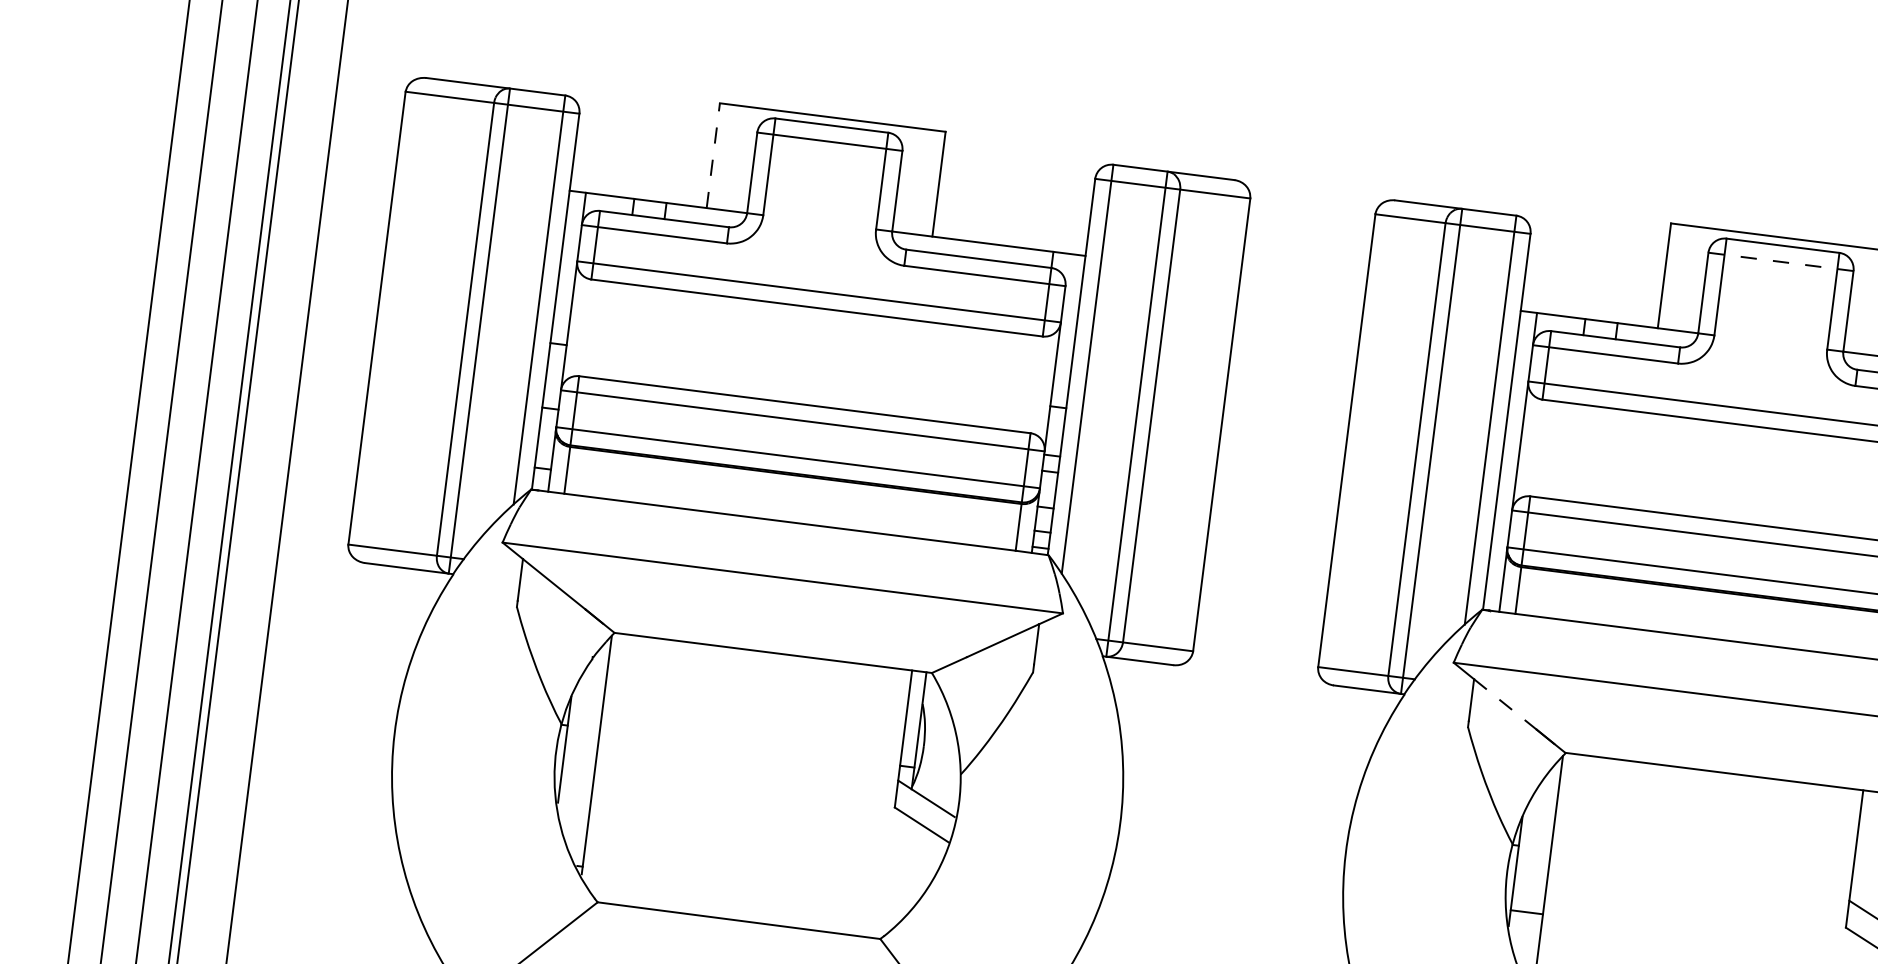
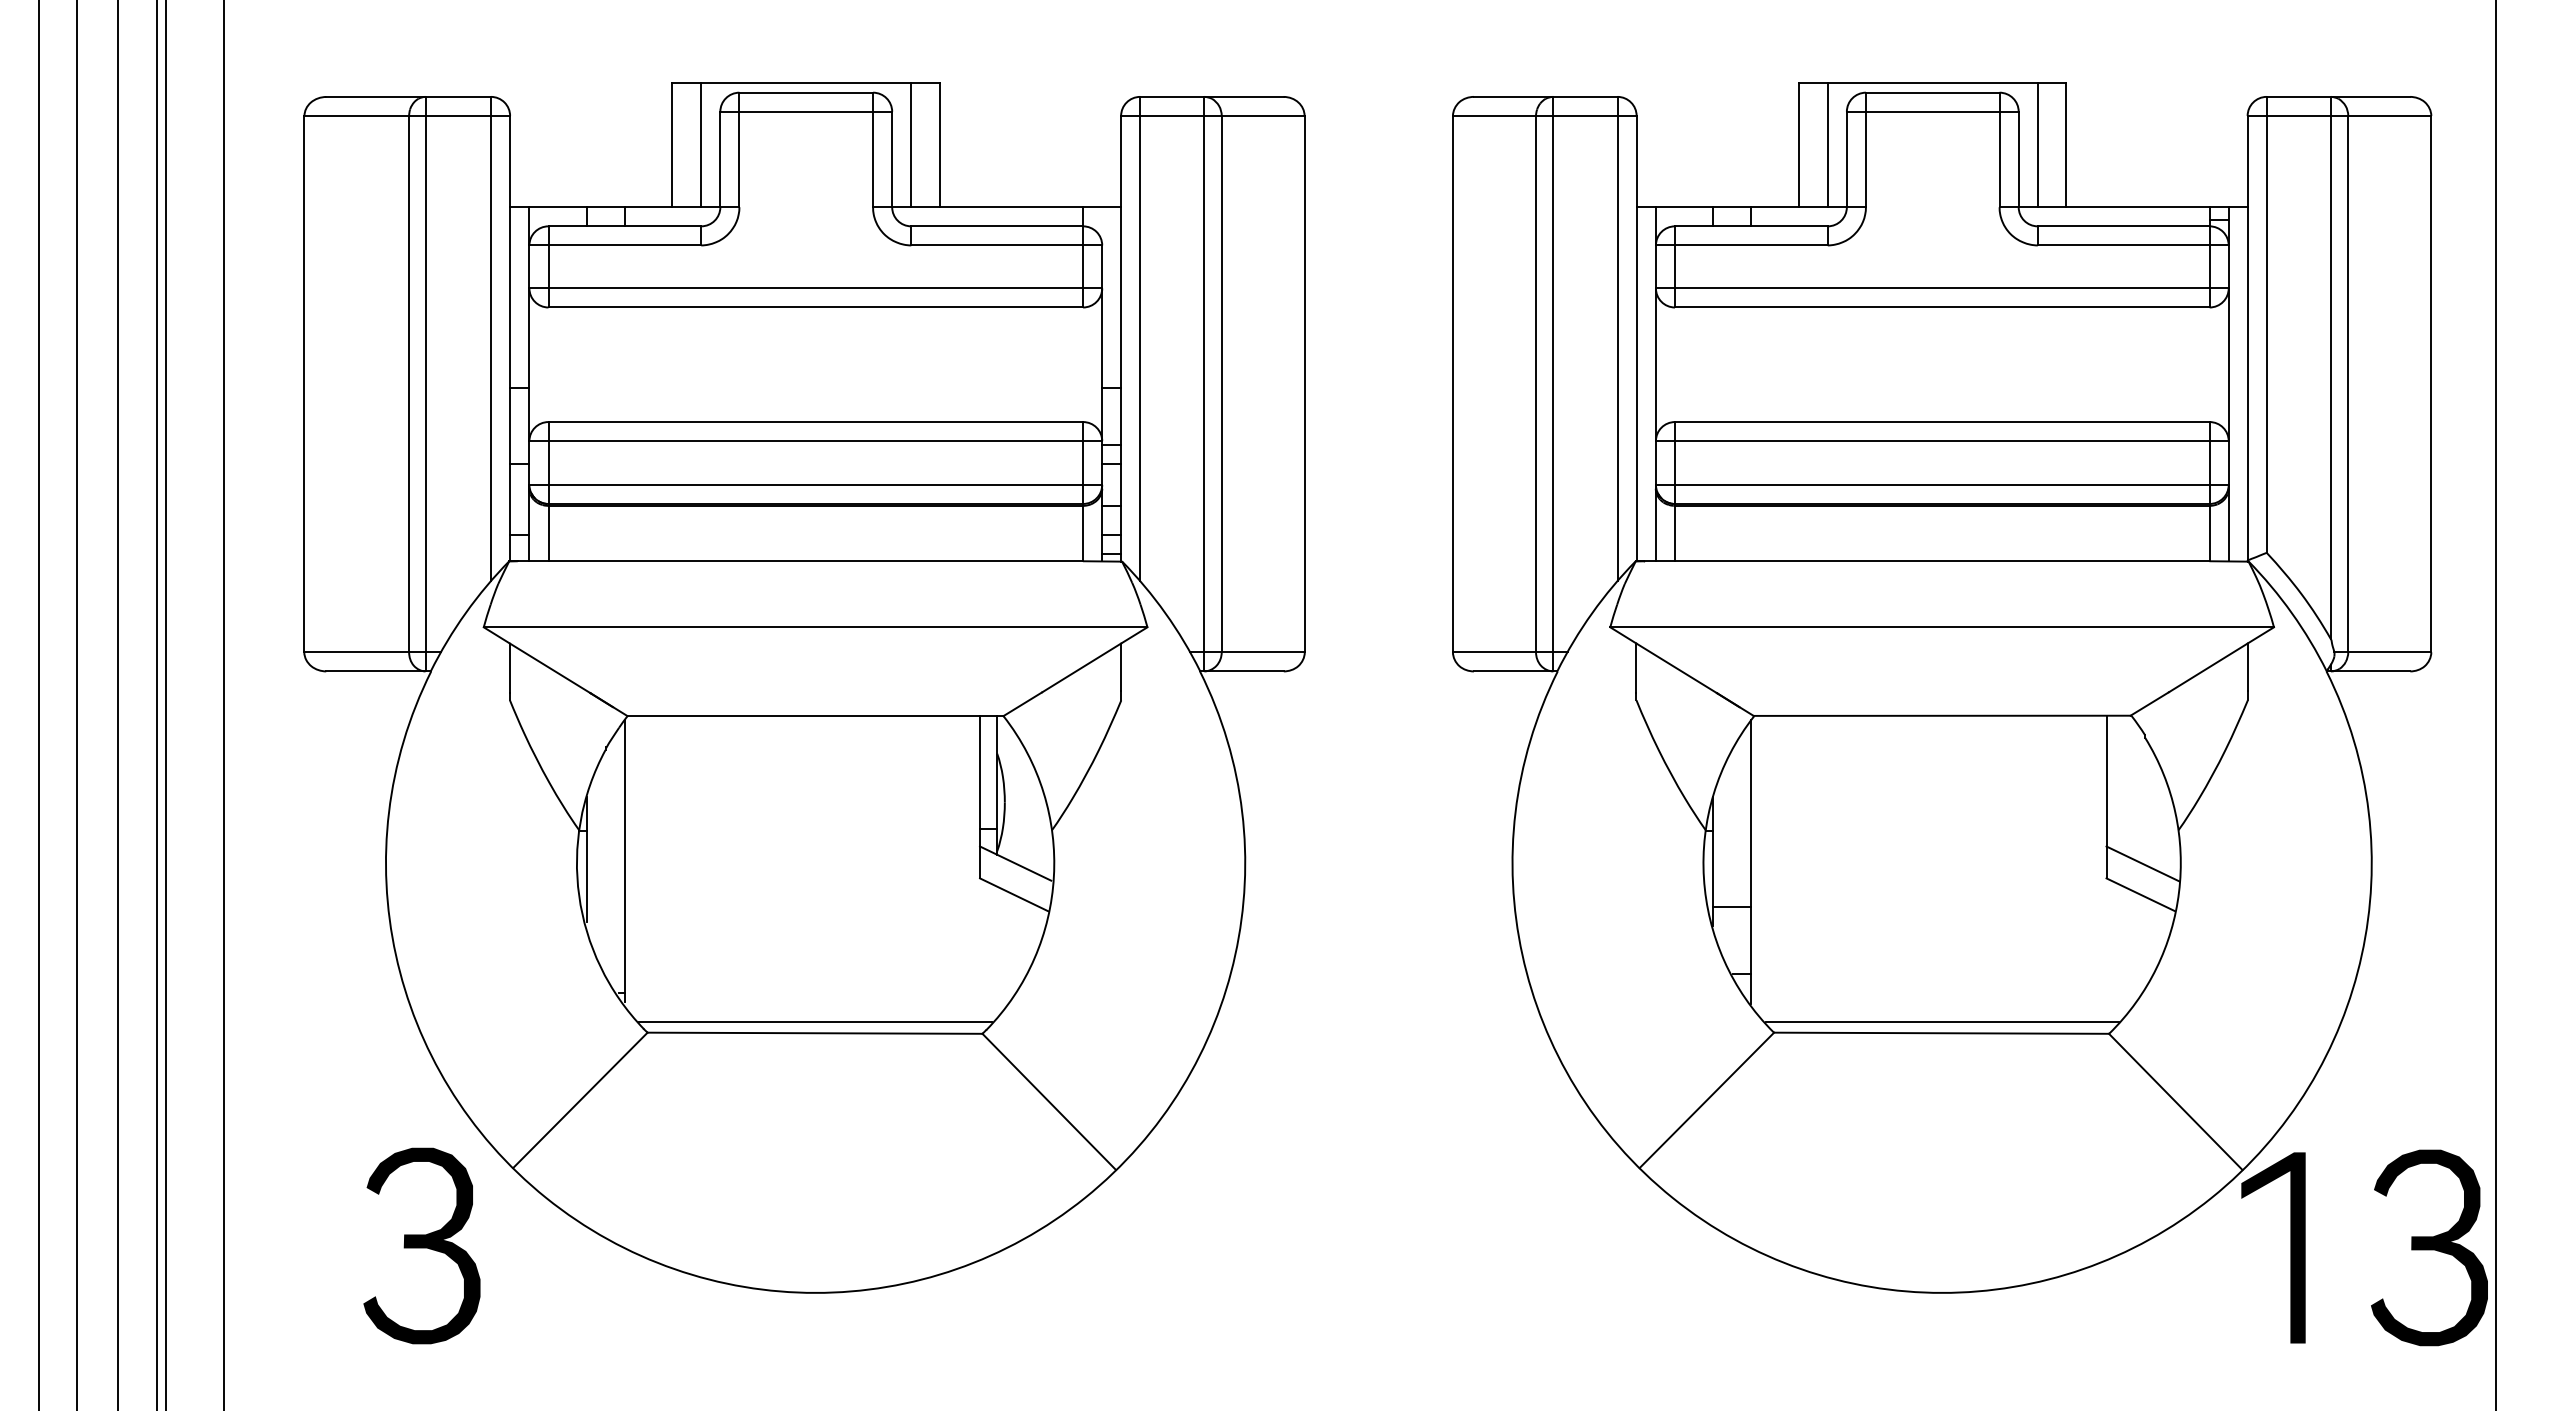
line: (713, 155) -> (672, 144), dashed -> solid
line: (737, 159) -> (701, 145), added
line: (915, 181) -> (911, 145), added
line: (1780, 261) -> (1932, 111), dashed -> solid
line: (1688, 279) -> (1827, 145), added
line: (1865, 301) -> (2037, 145), added
line: (1506, 704) -> (1677, 668), dashed -> solid
line: (740, 910) -> (815, 1021), added

